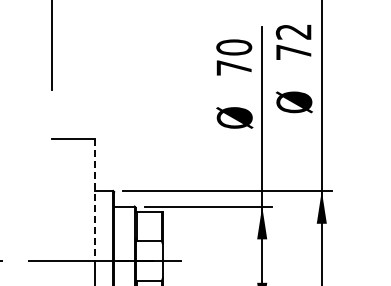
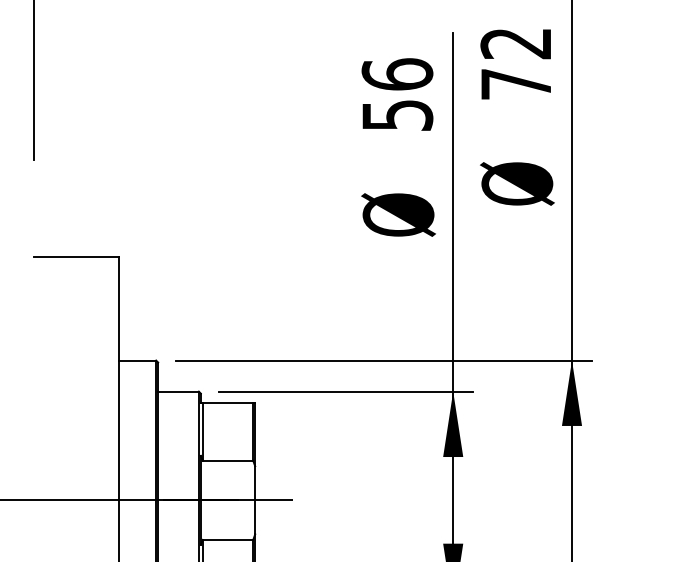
text: (234, 57) -> (397, 94), 70 -> 56
line: (94, 200) -> (118, 379), dashed -> solid

